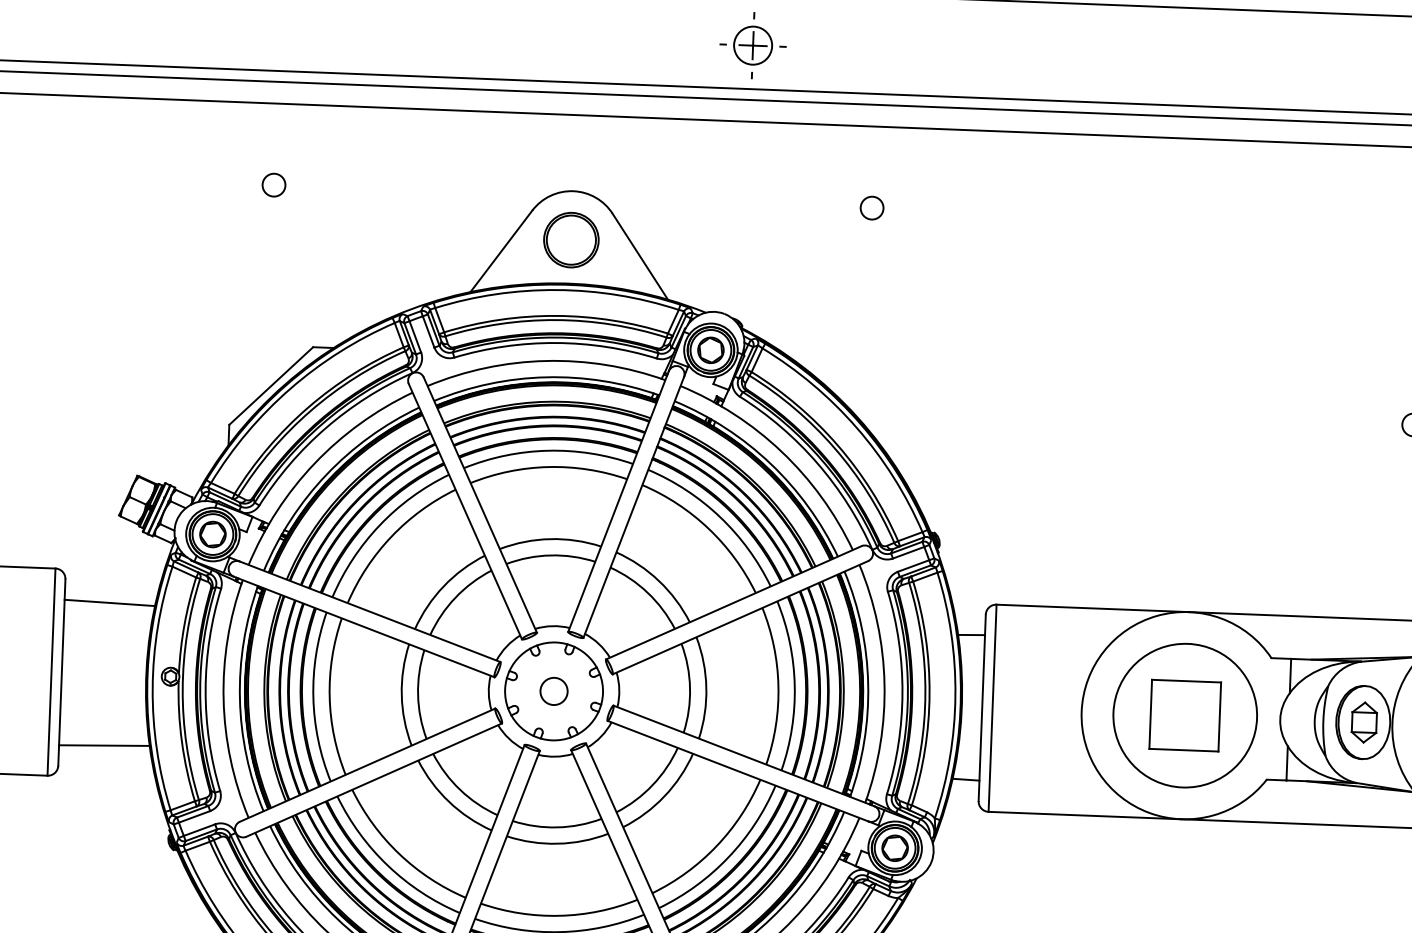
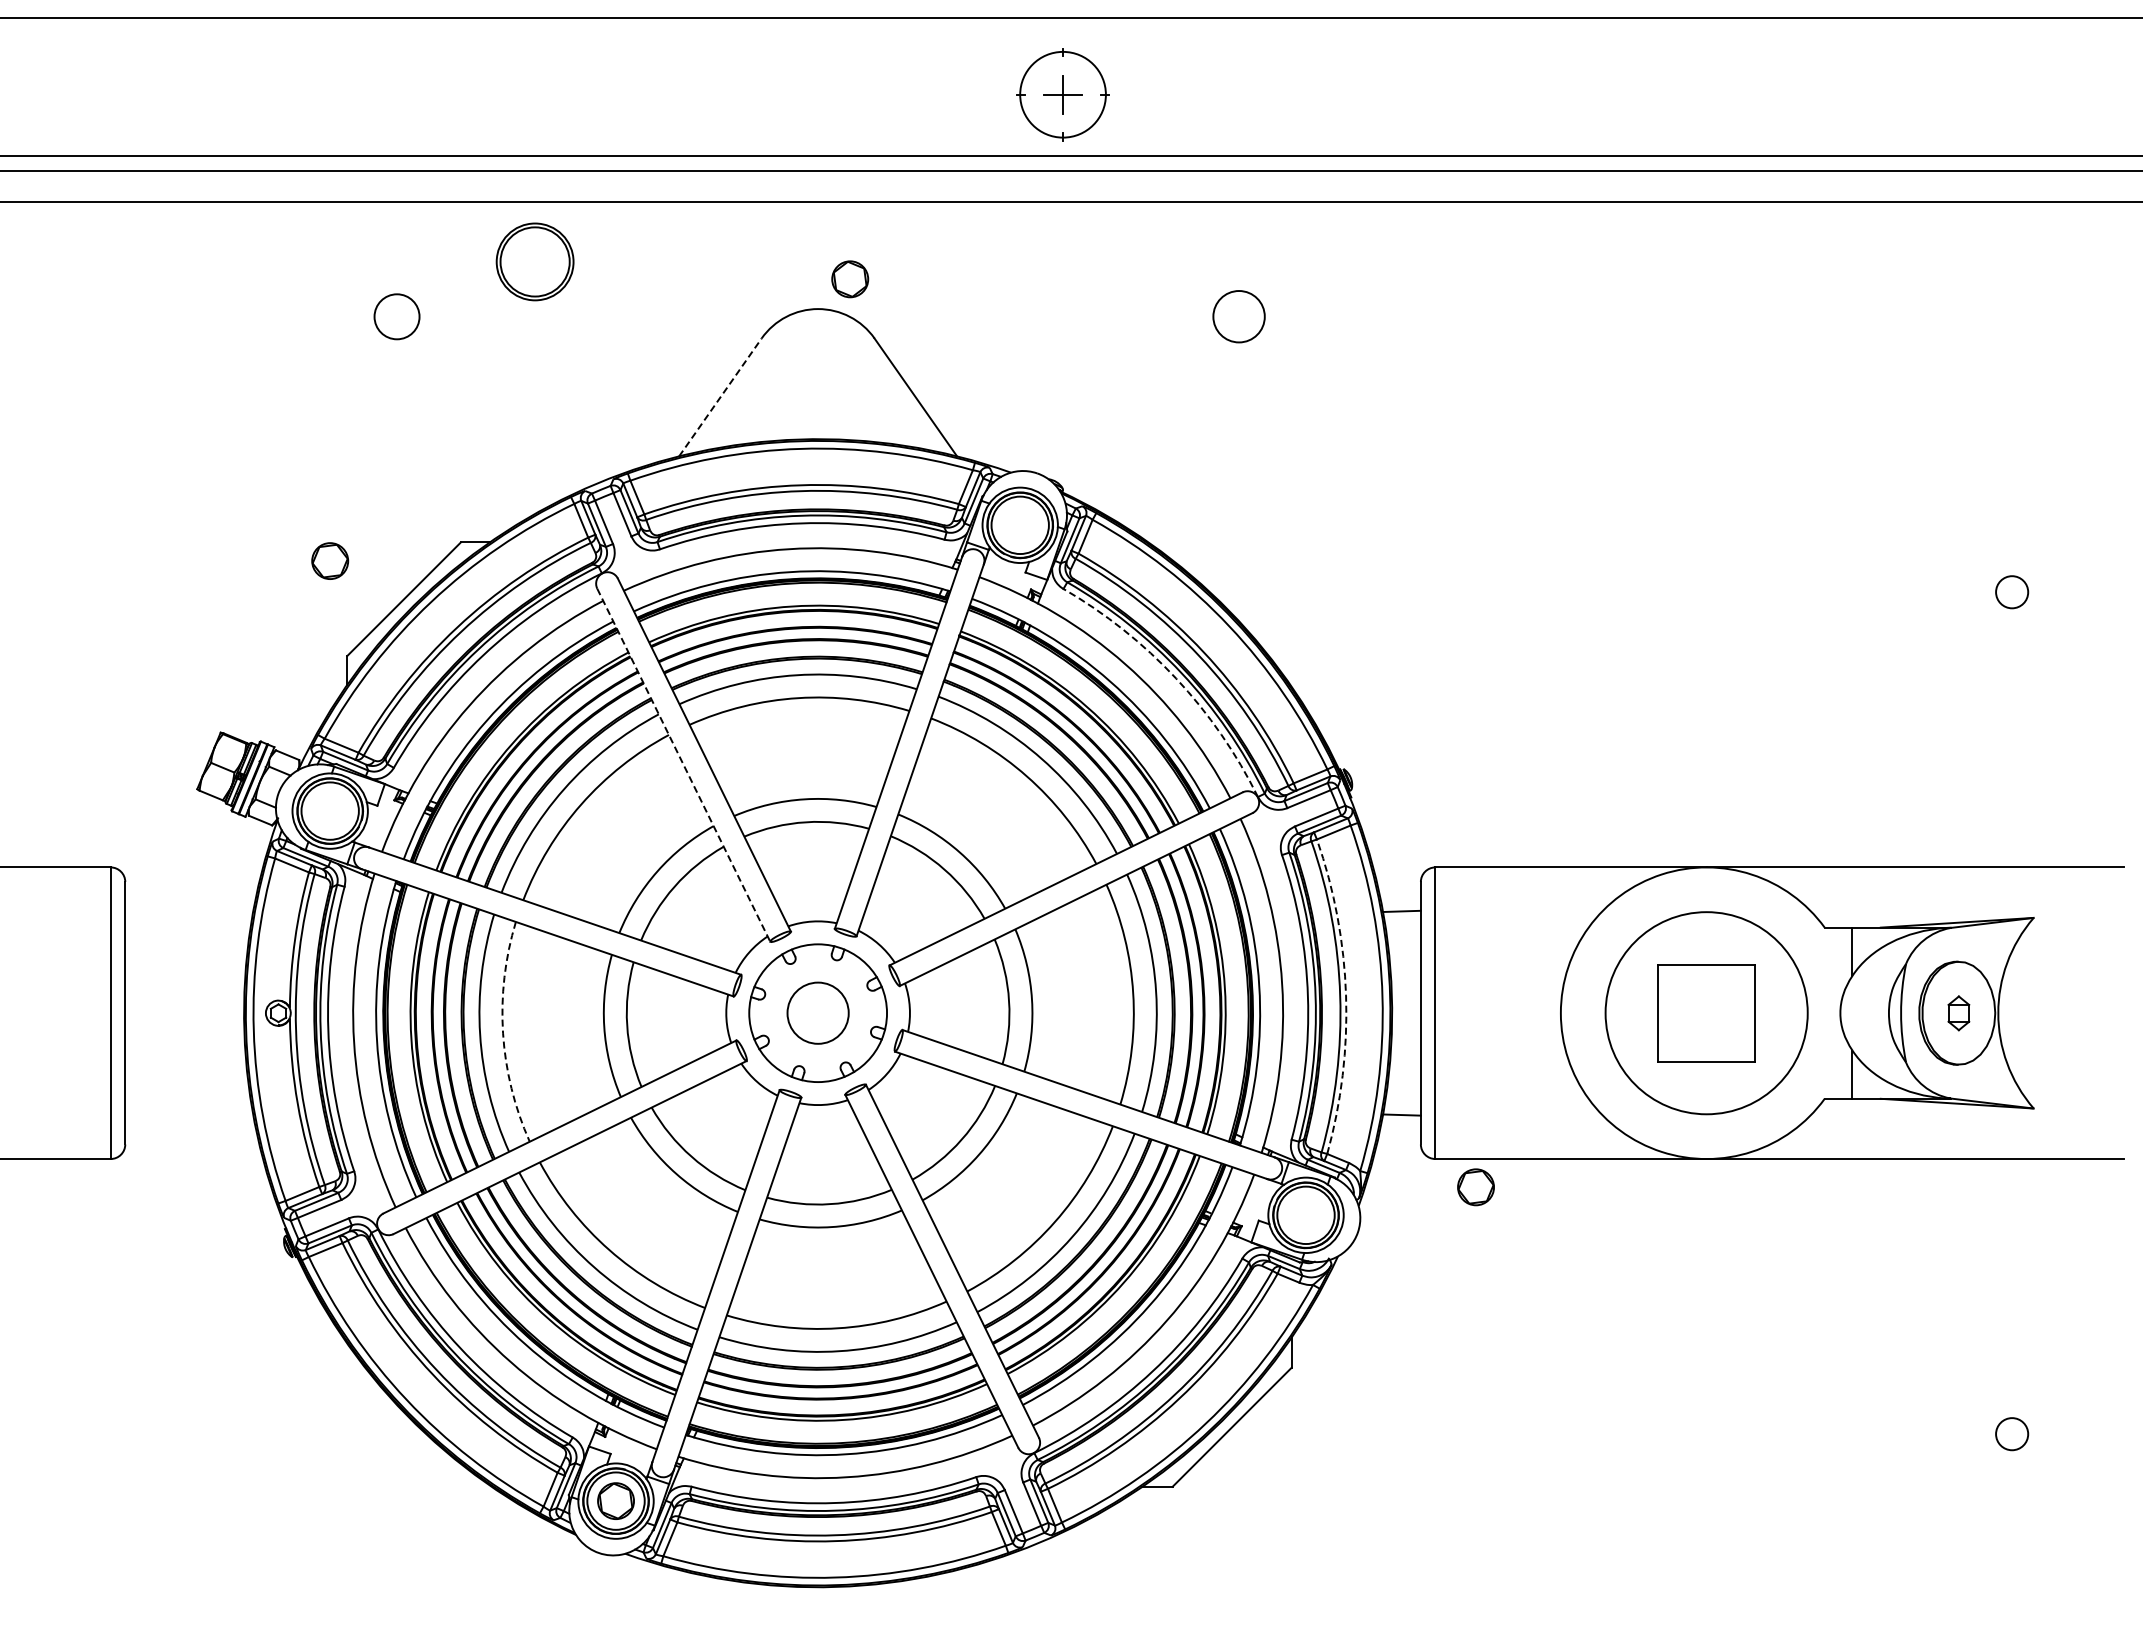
circle: (752, 45) -> (1062, 94), size x1.6
circle: (274, 185) -> (397, 316), size x1.4
circle: (872, 208) -> (1239, 316), size x1.6
part: (570, 239) -> (534, 261), moved
line: (501, 251) -> (720, 397), solid -> dashed
part: (711, 350) -> (850, 279), moved
arc: (817, 463) -> (1176, 678), solid -> dashed
line: (465, 511) -> (683, 765), solid -> dashed
part: (213, 534) -> (330, 560), moved
line: (109, 602) -> (188, 912), removed
circle: (554, 691) -> (818, 1013), size x1.6
arc: (929, 693) -> (1346, 995), solid -> dashed
arc: (329, 697) -> (503, 1033), solid -> dashed
part: (1364, 722) -> (1958, 1013), size x0.6
line: (104, 745) -> (188, 1113), removed
part: (894, 848) -> (1475, 1187), moved

